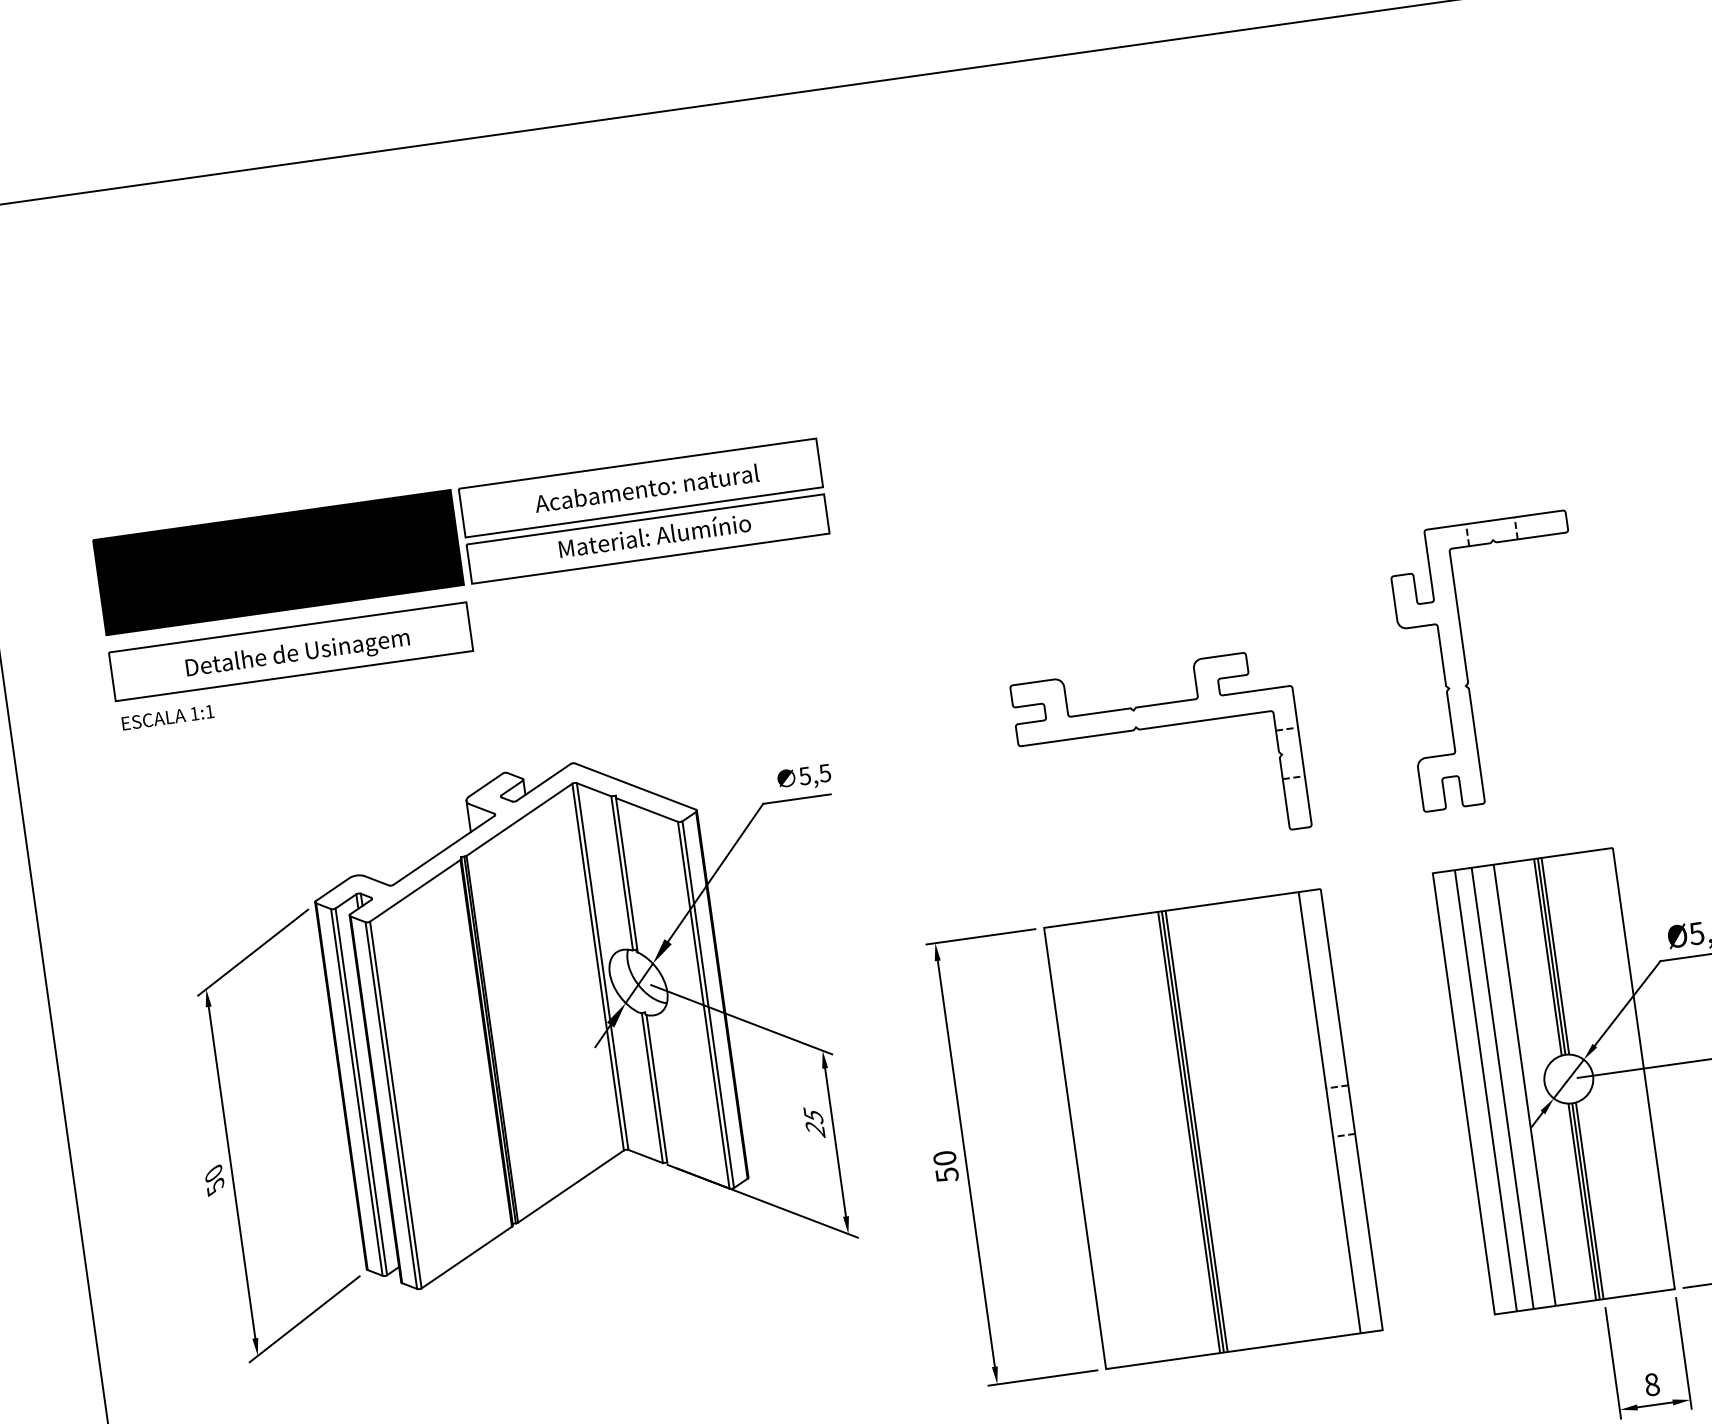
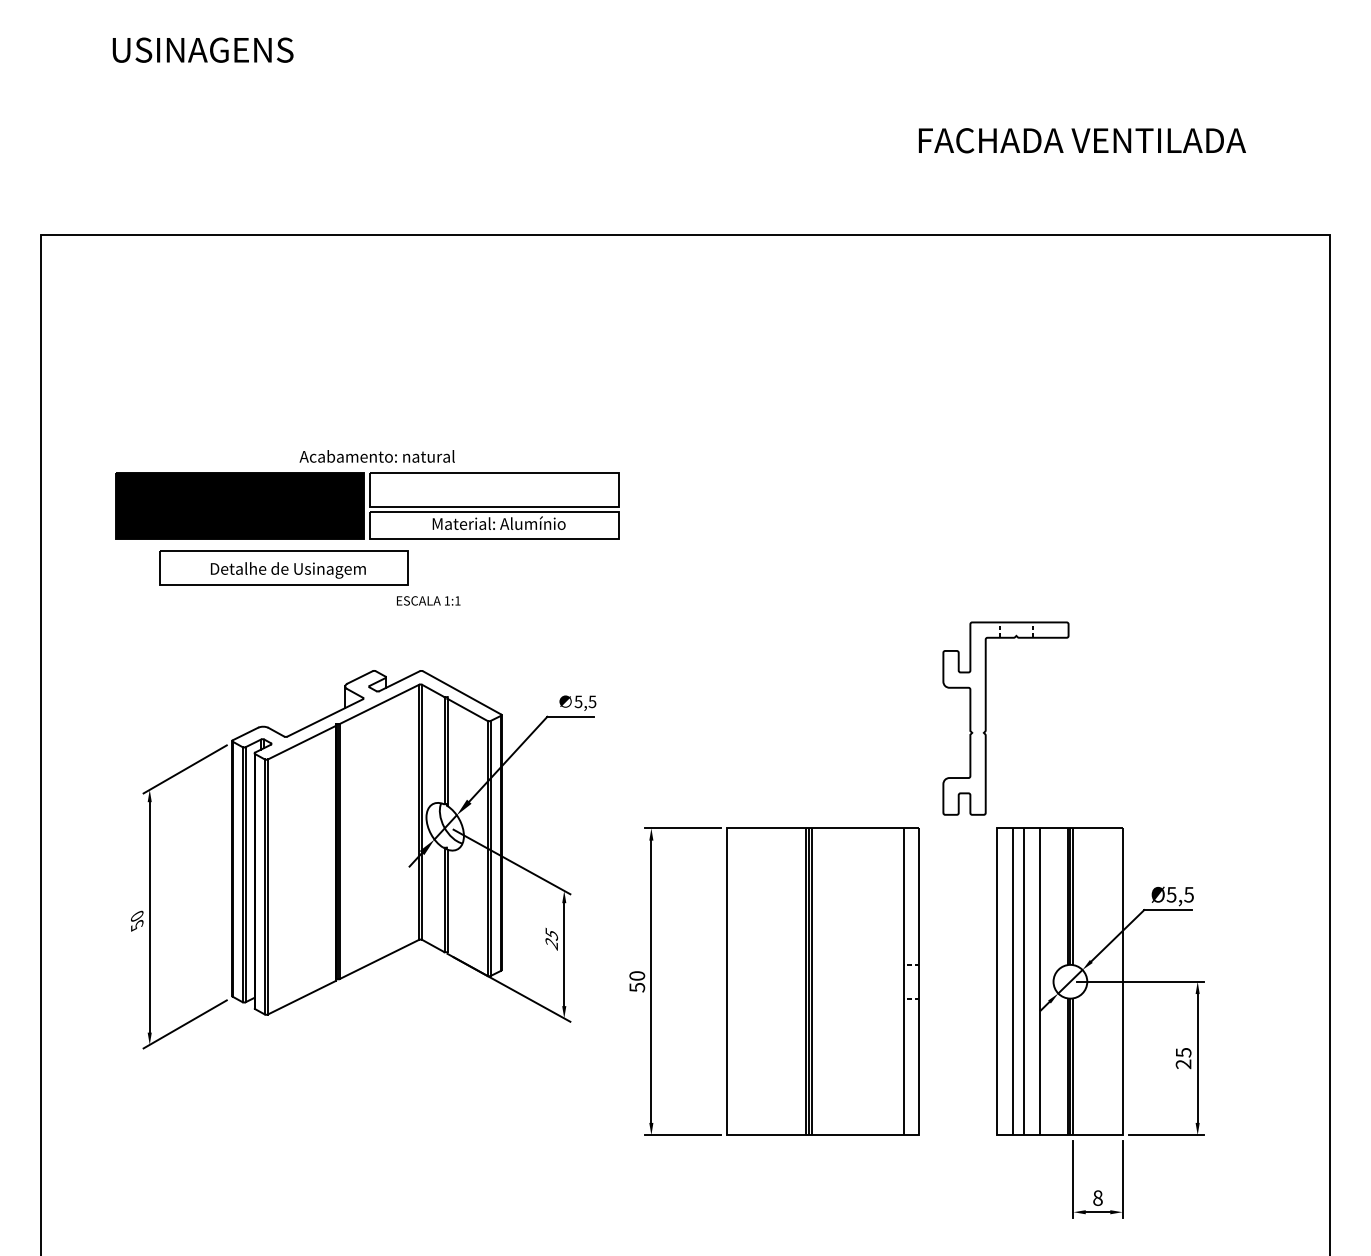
text: (645, 488) -> (376, 456), moved
part: (290, 651) -> (283, 567), moved
part: (1466, 664) -> (986, 718), moved
text: (167, 717) -> (428, 600), moved
part: (1157, 728) -> (823, 703), removed

